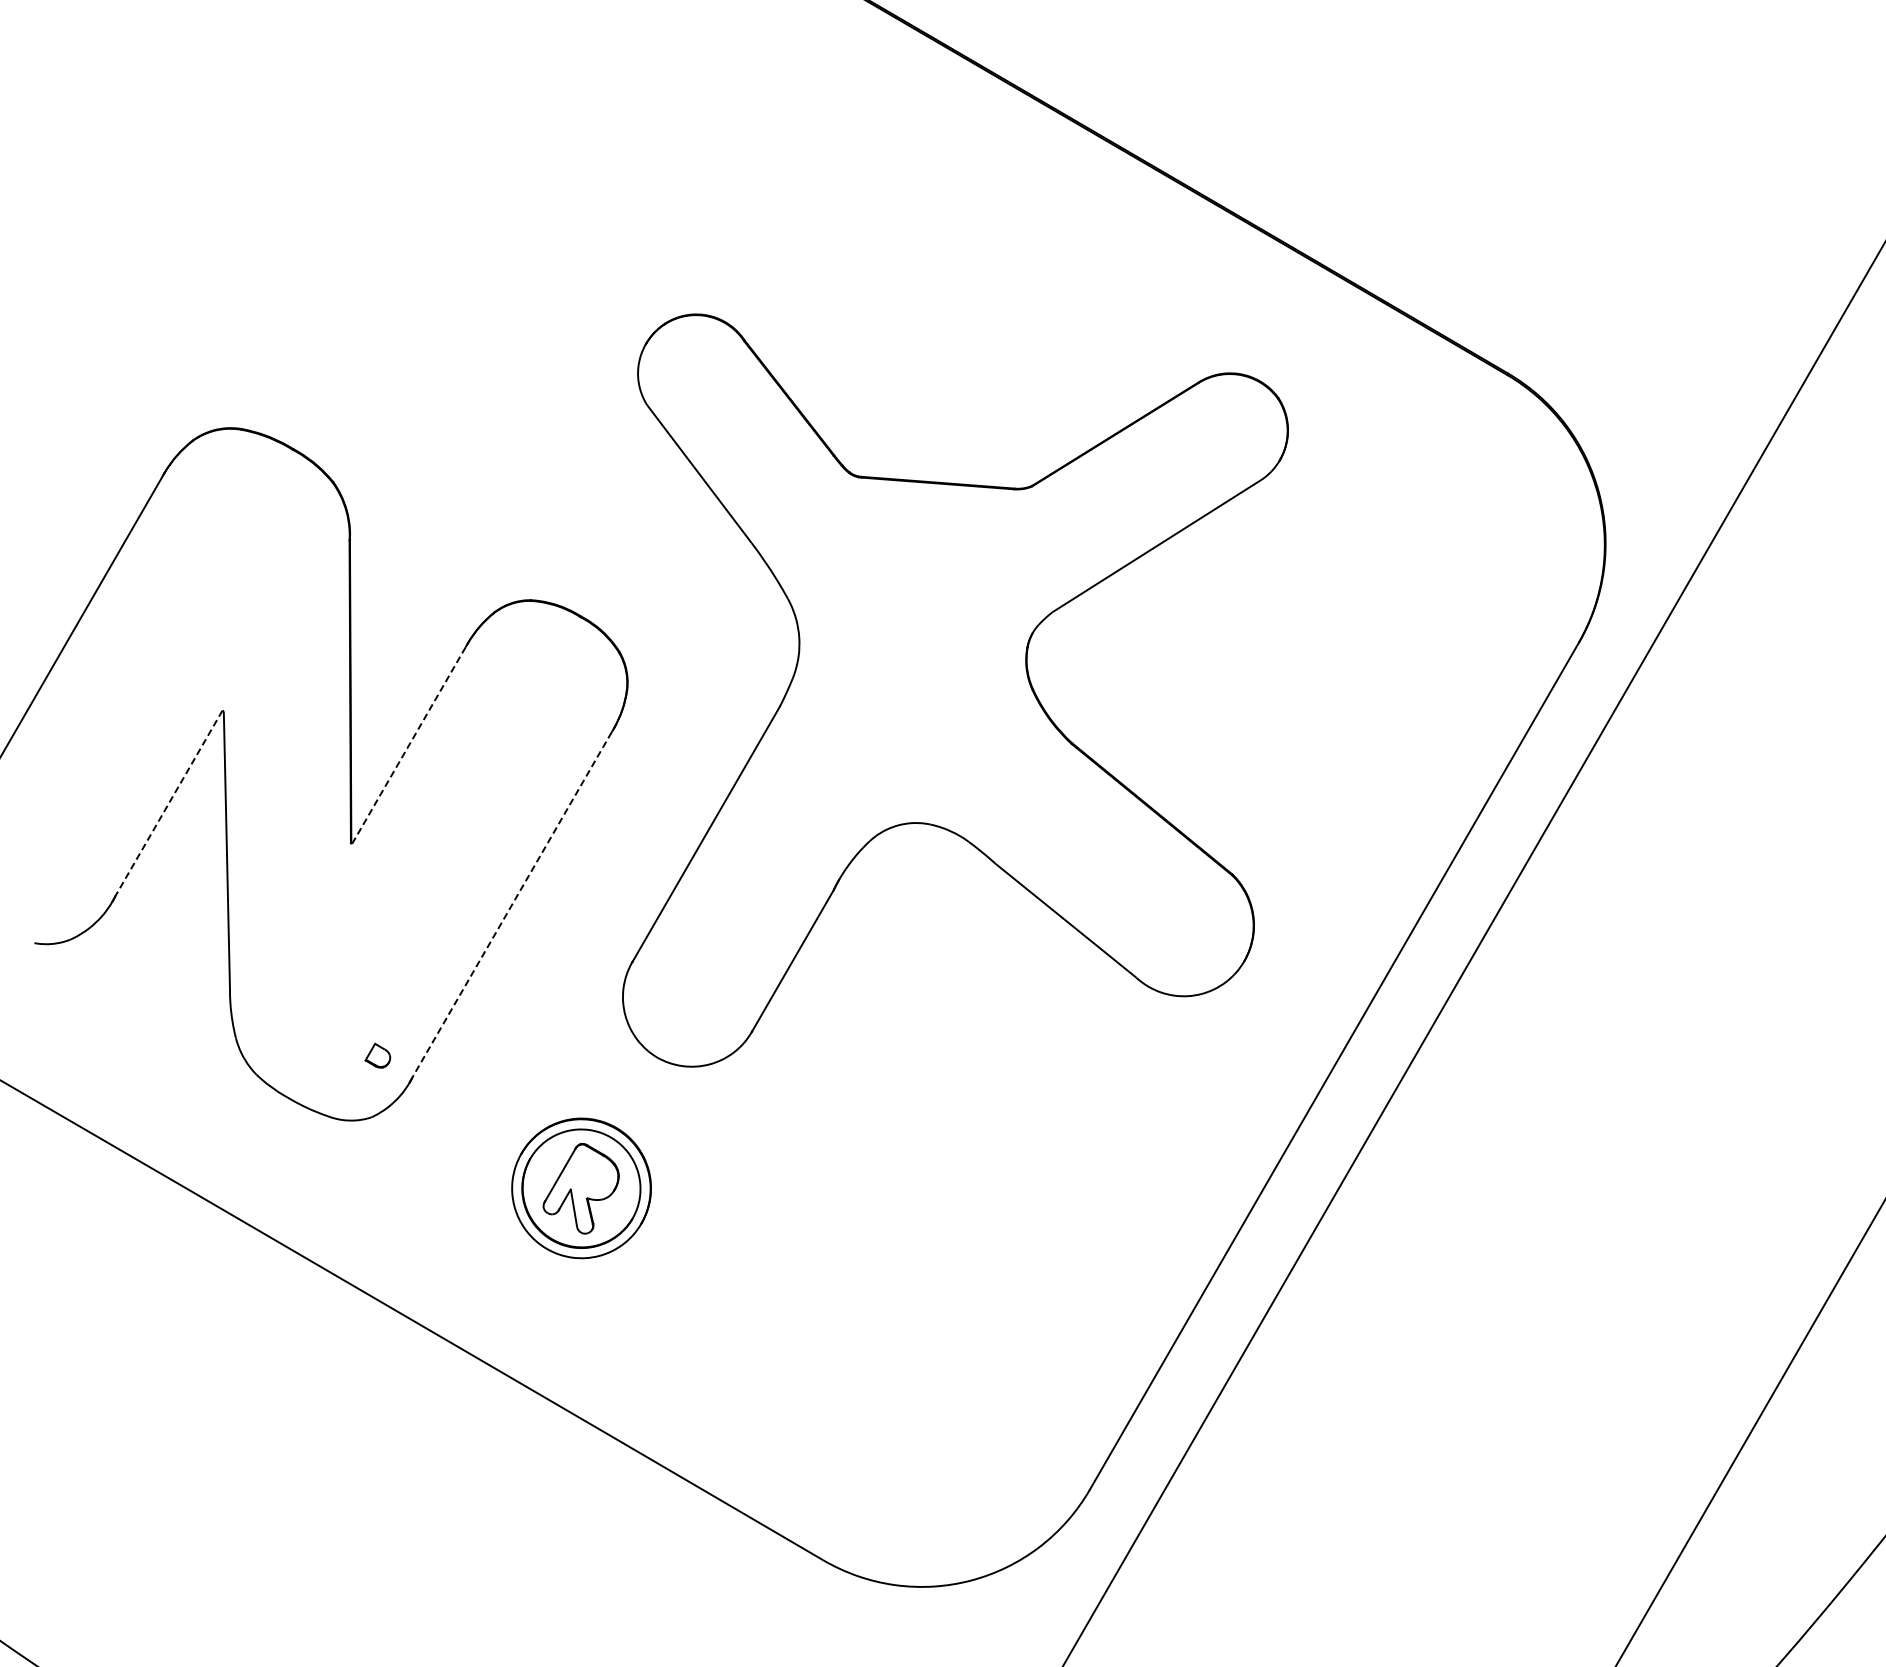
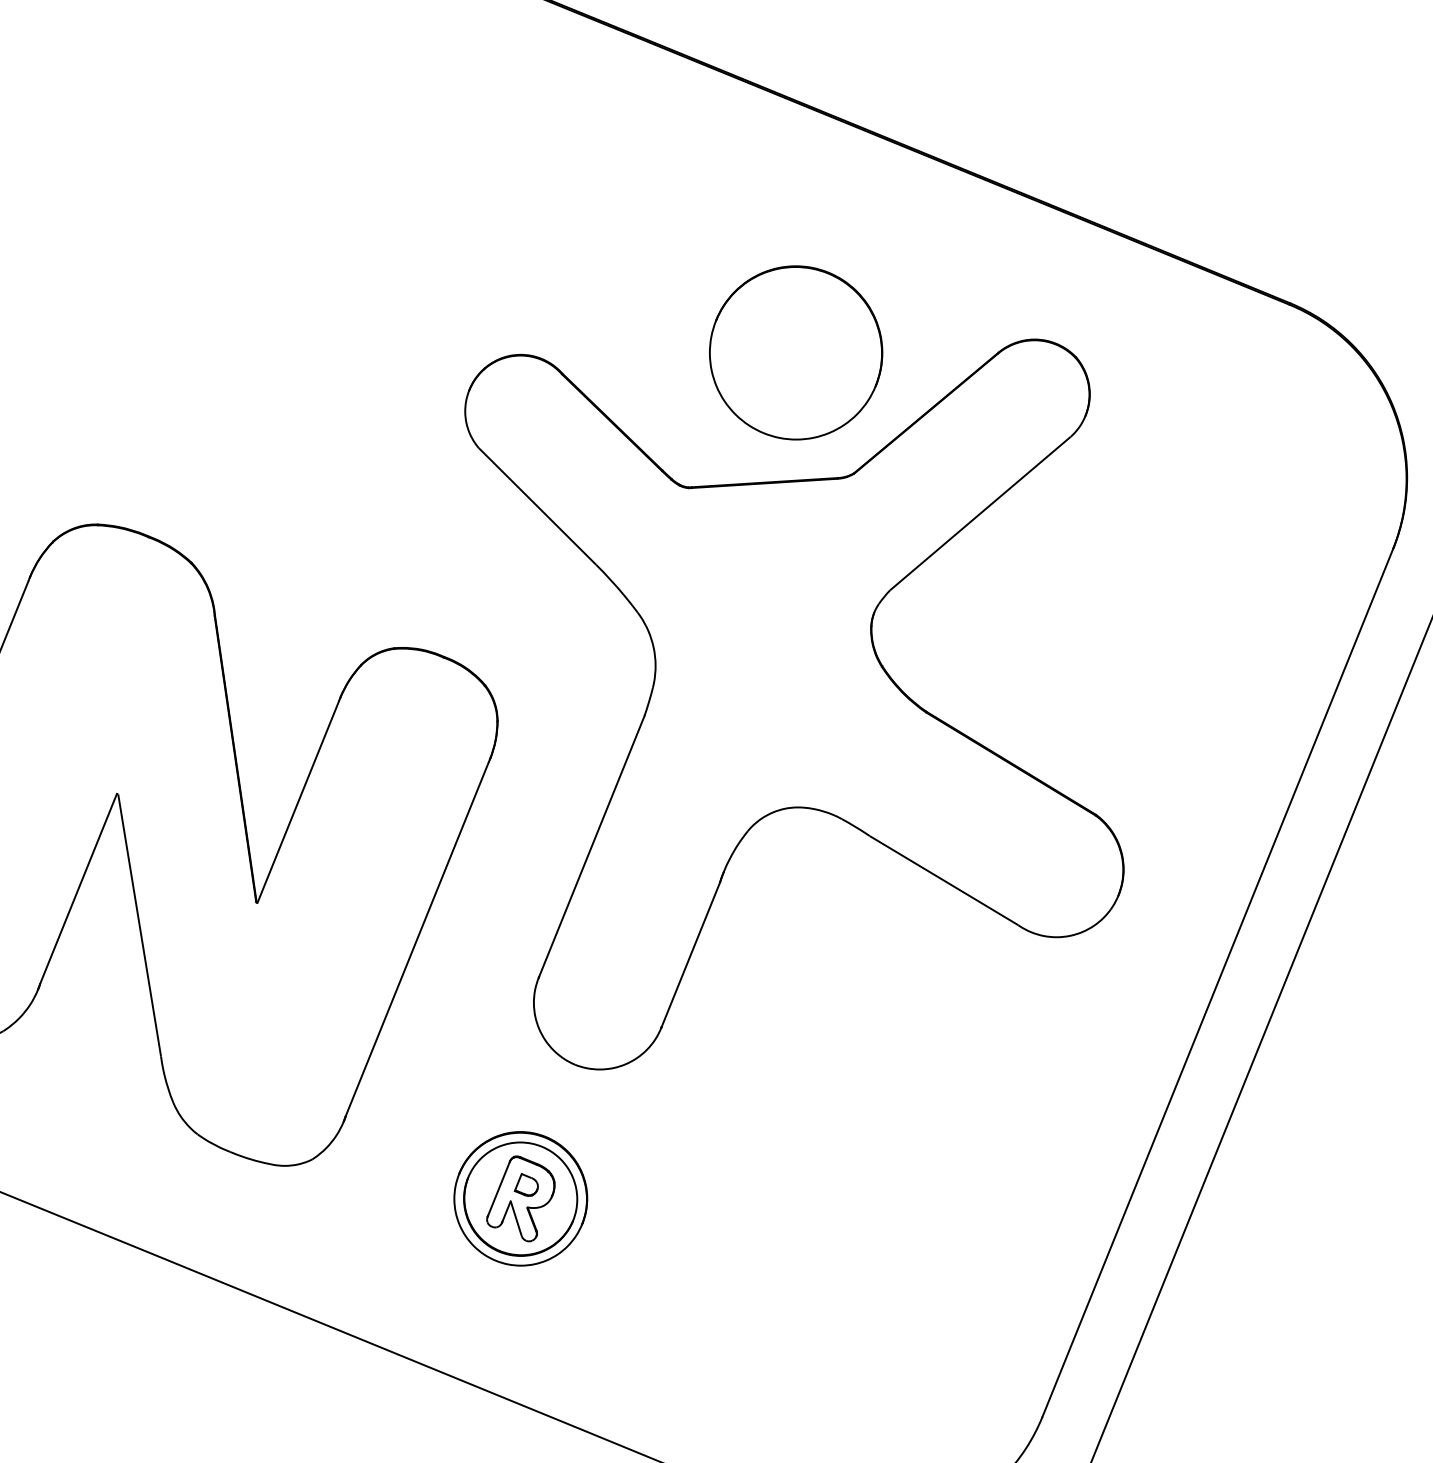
part: (989, 352) -> (796, 352), added
line: (408, 745) -> (297, 802), dashed -> solid
line: (168, 803) -> (78, 889), dashed -> solid
line: (511, 905) -> (416, 940), dashed -> solid
part: (377, 1055) -> (525, 1184), moved

